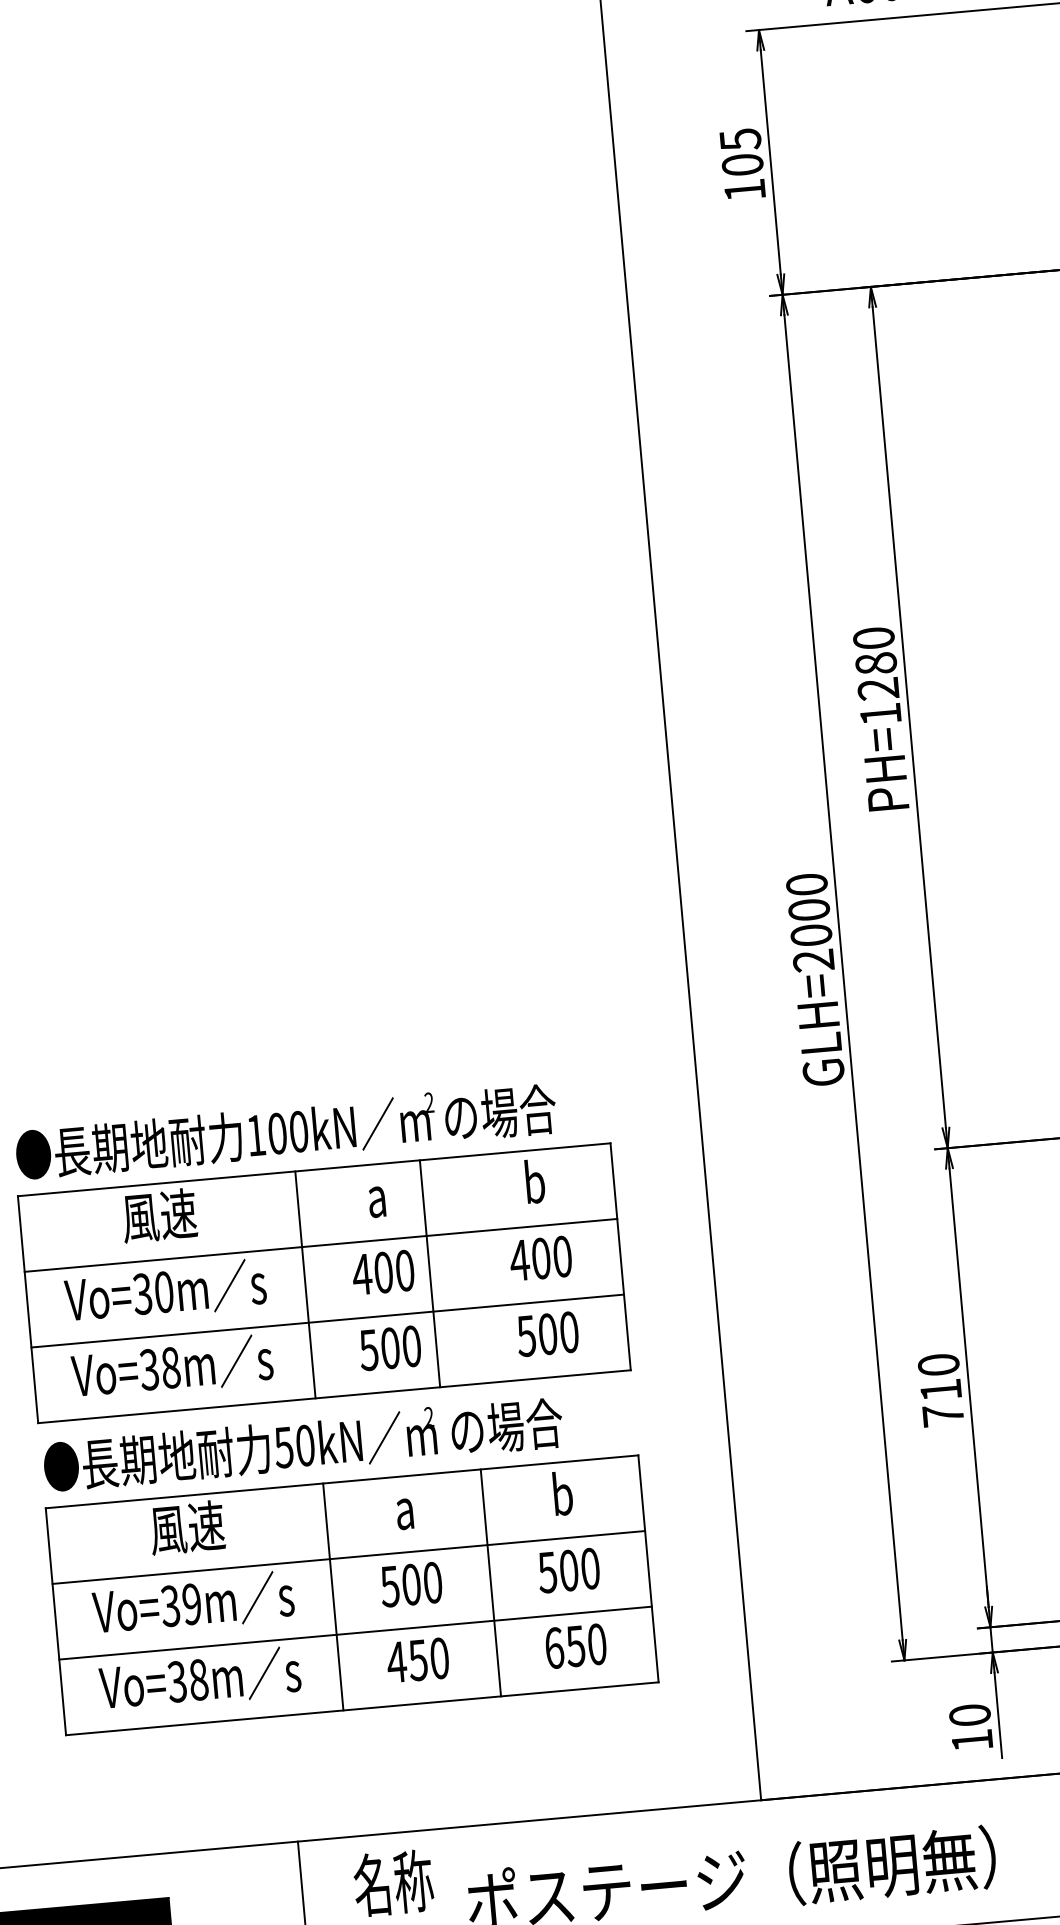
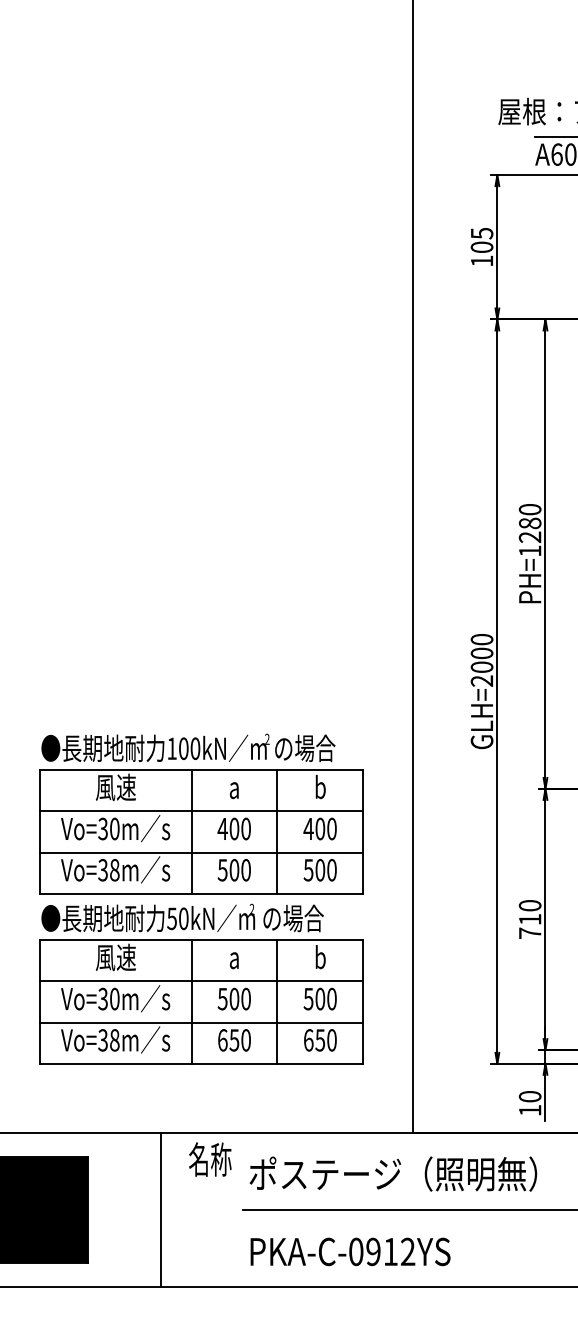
line: (430, 1273) -> (277, 831), moved
text: (191, 1605) -> (114, 999), Vo=39m -> Vo=30m
text: (396, 1662) -> (222, 1040), 450 -> 650

